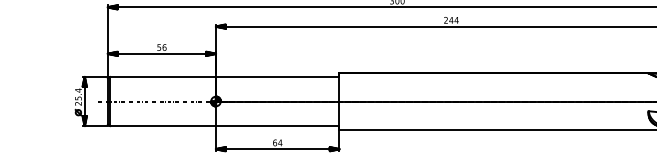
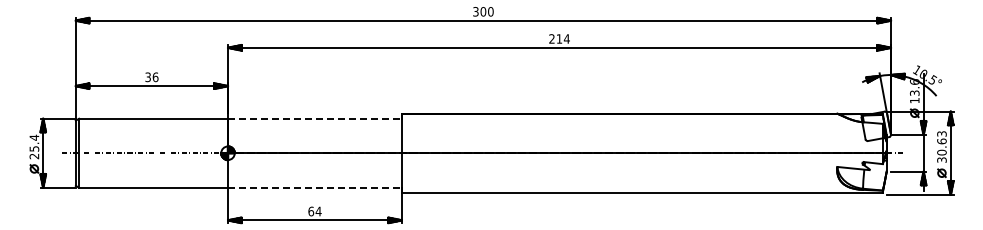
text: (451, 20) -> (559, 38), 244 -> 214
text: (158, 47) -> (147, 76), 56 -> 36
line: (277, 76) -> (314, 118), solid -> dashed
line: (277, 125) -> (314, 187), solid -> dashed

